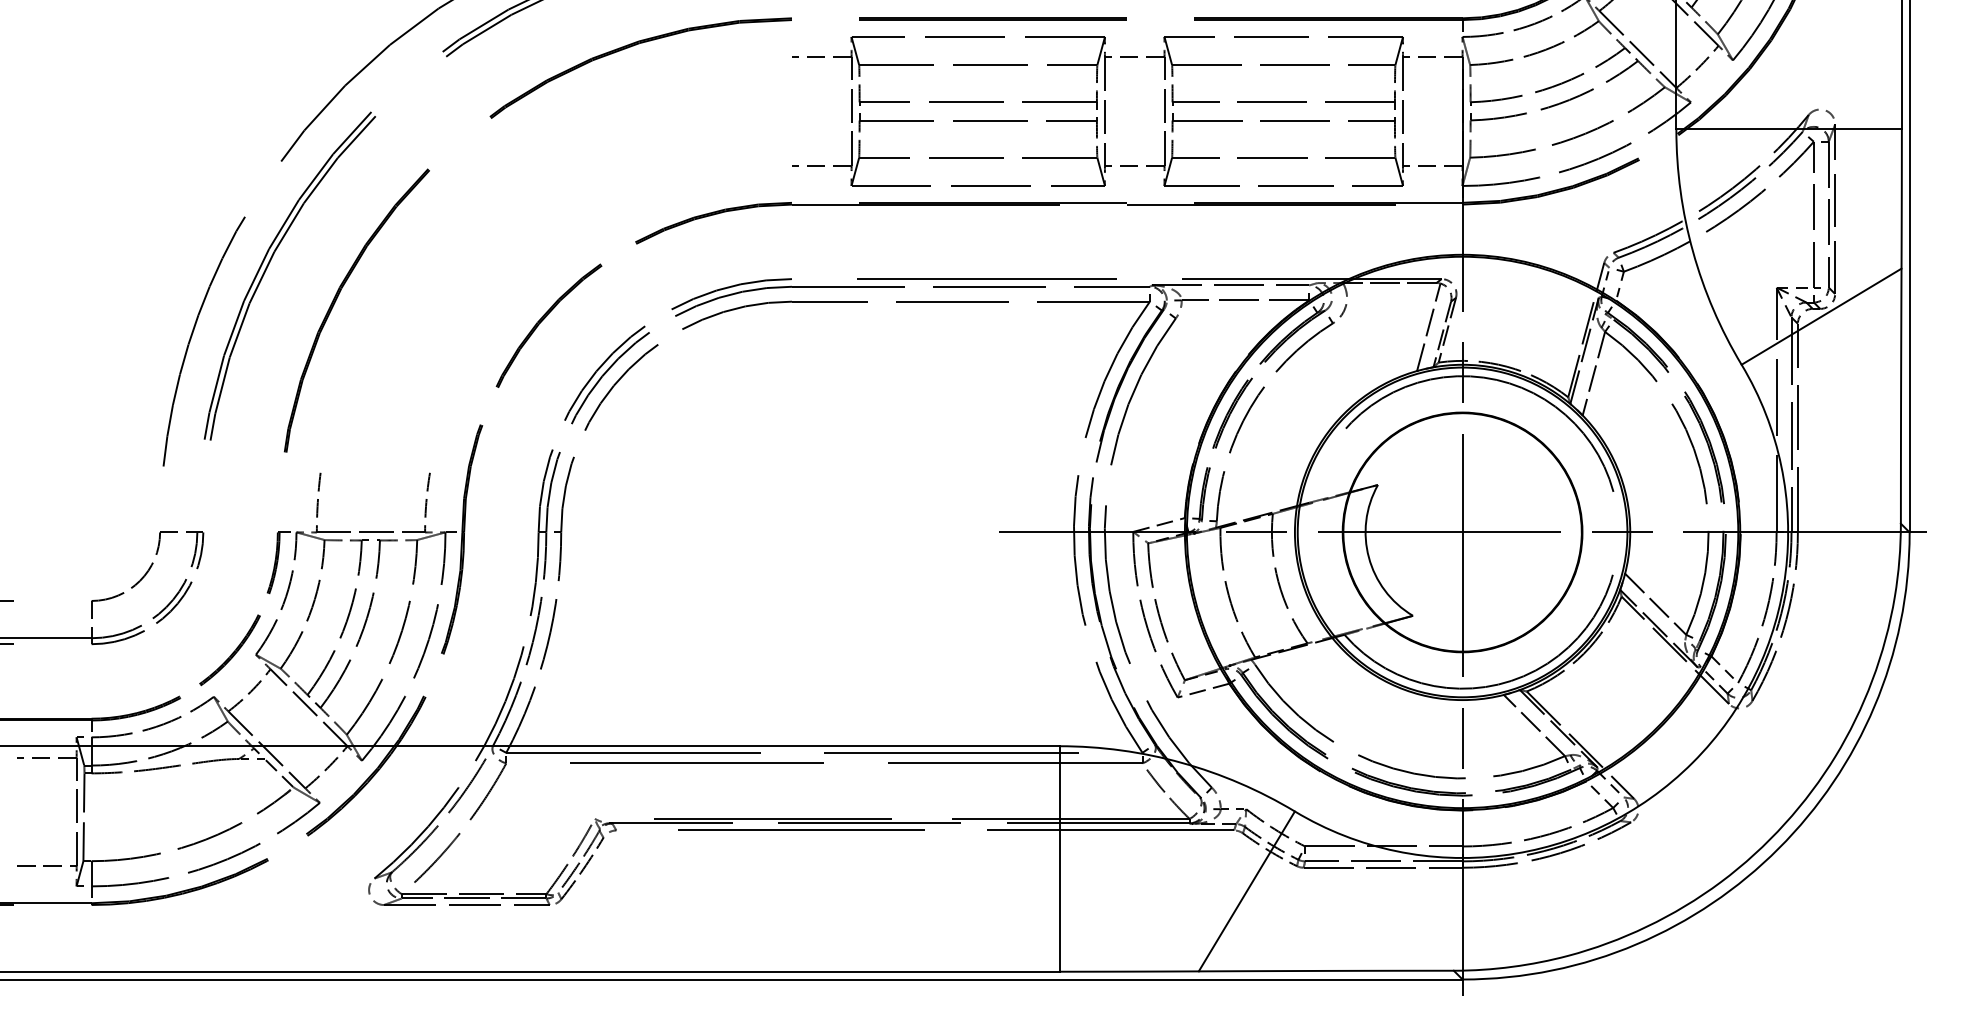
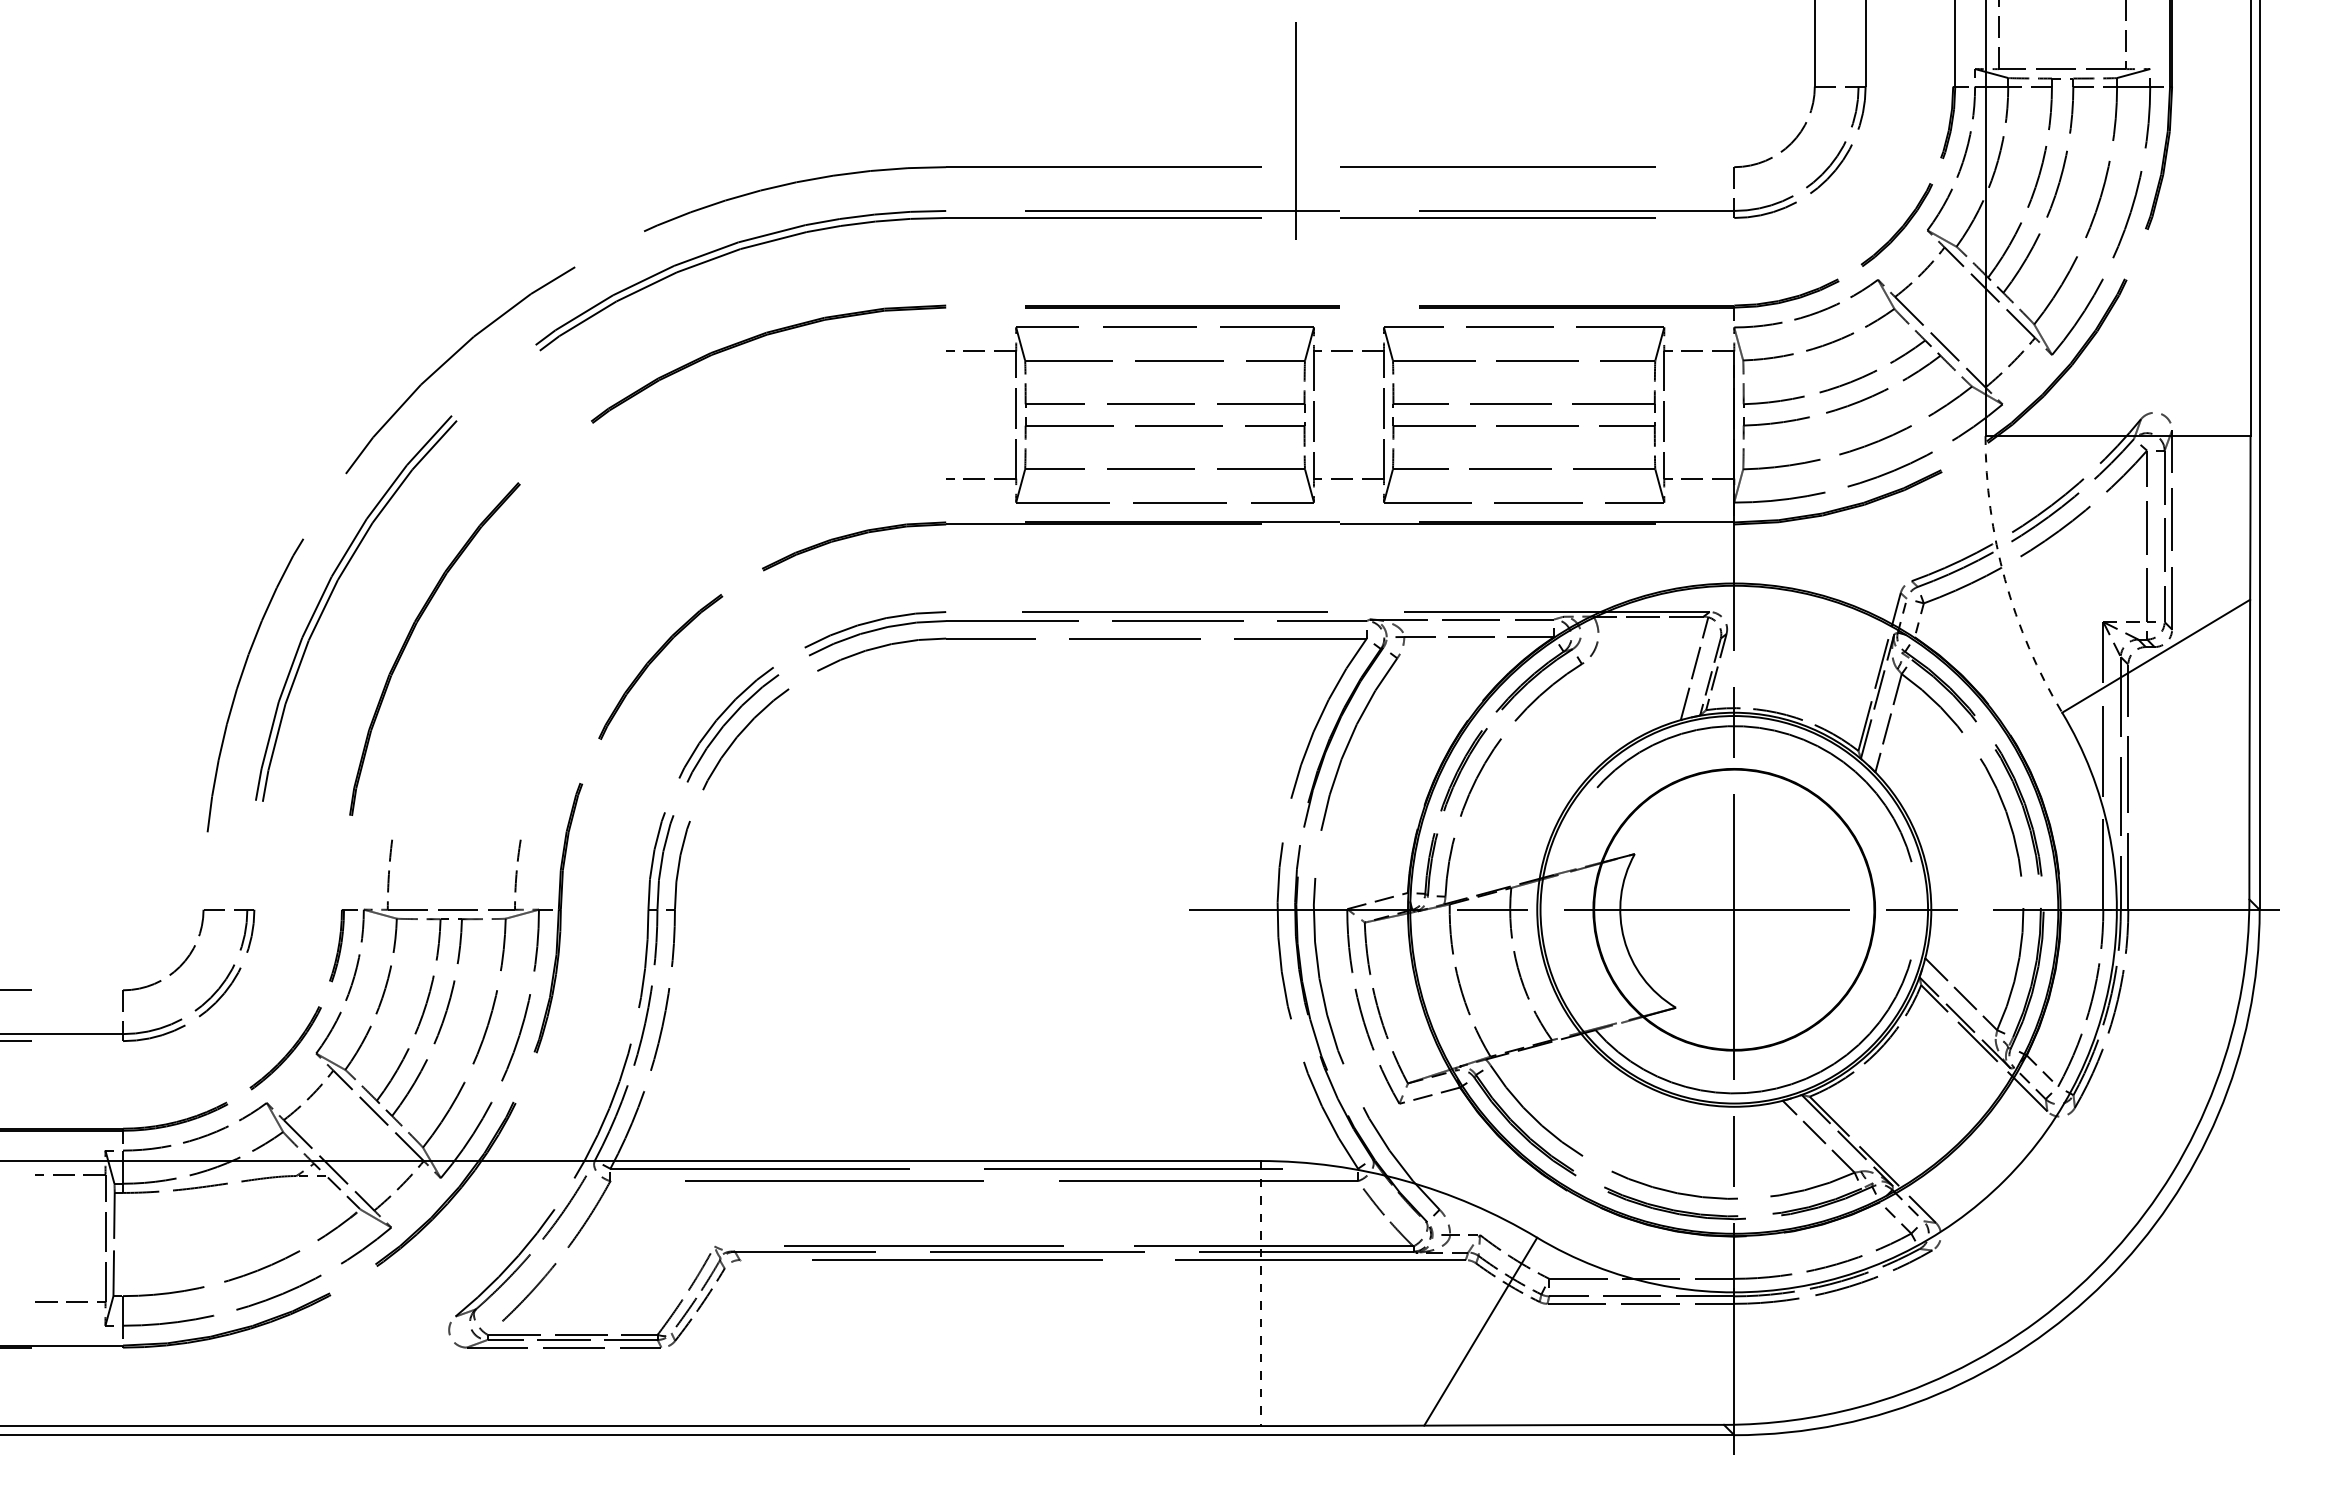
arc: (1693, 251) -> (2005, 579), solid -> dashed
line: (1059, 858) -> (1260, 1293), solid -> dashed

